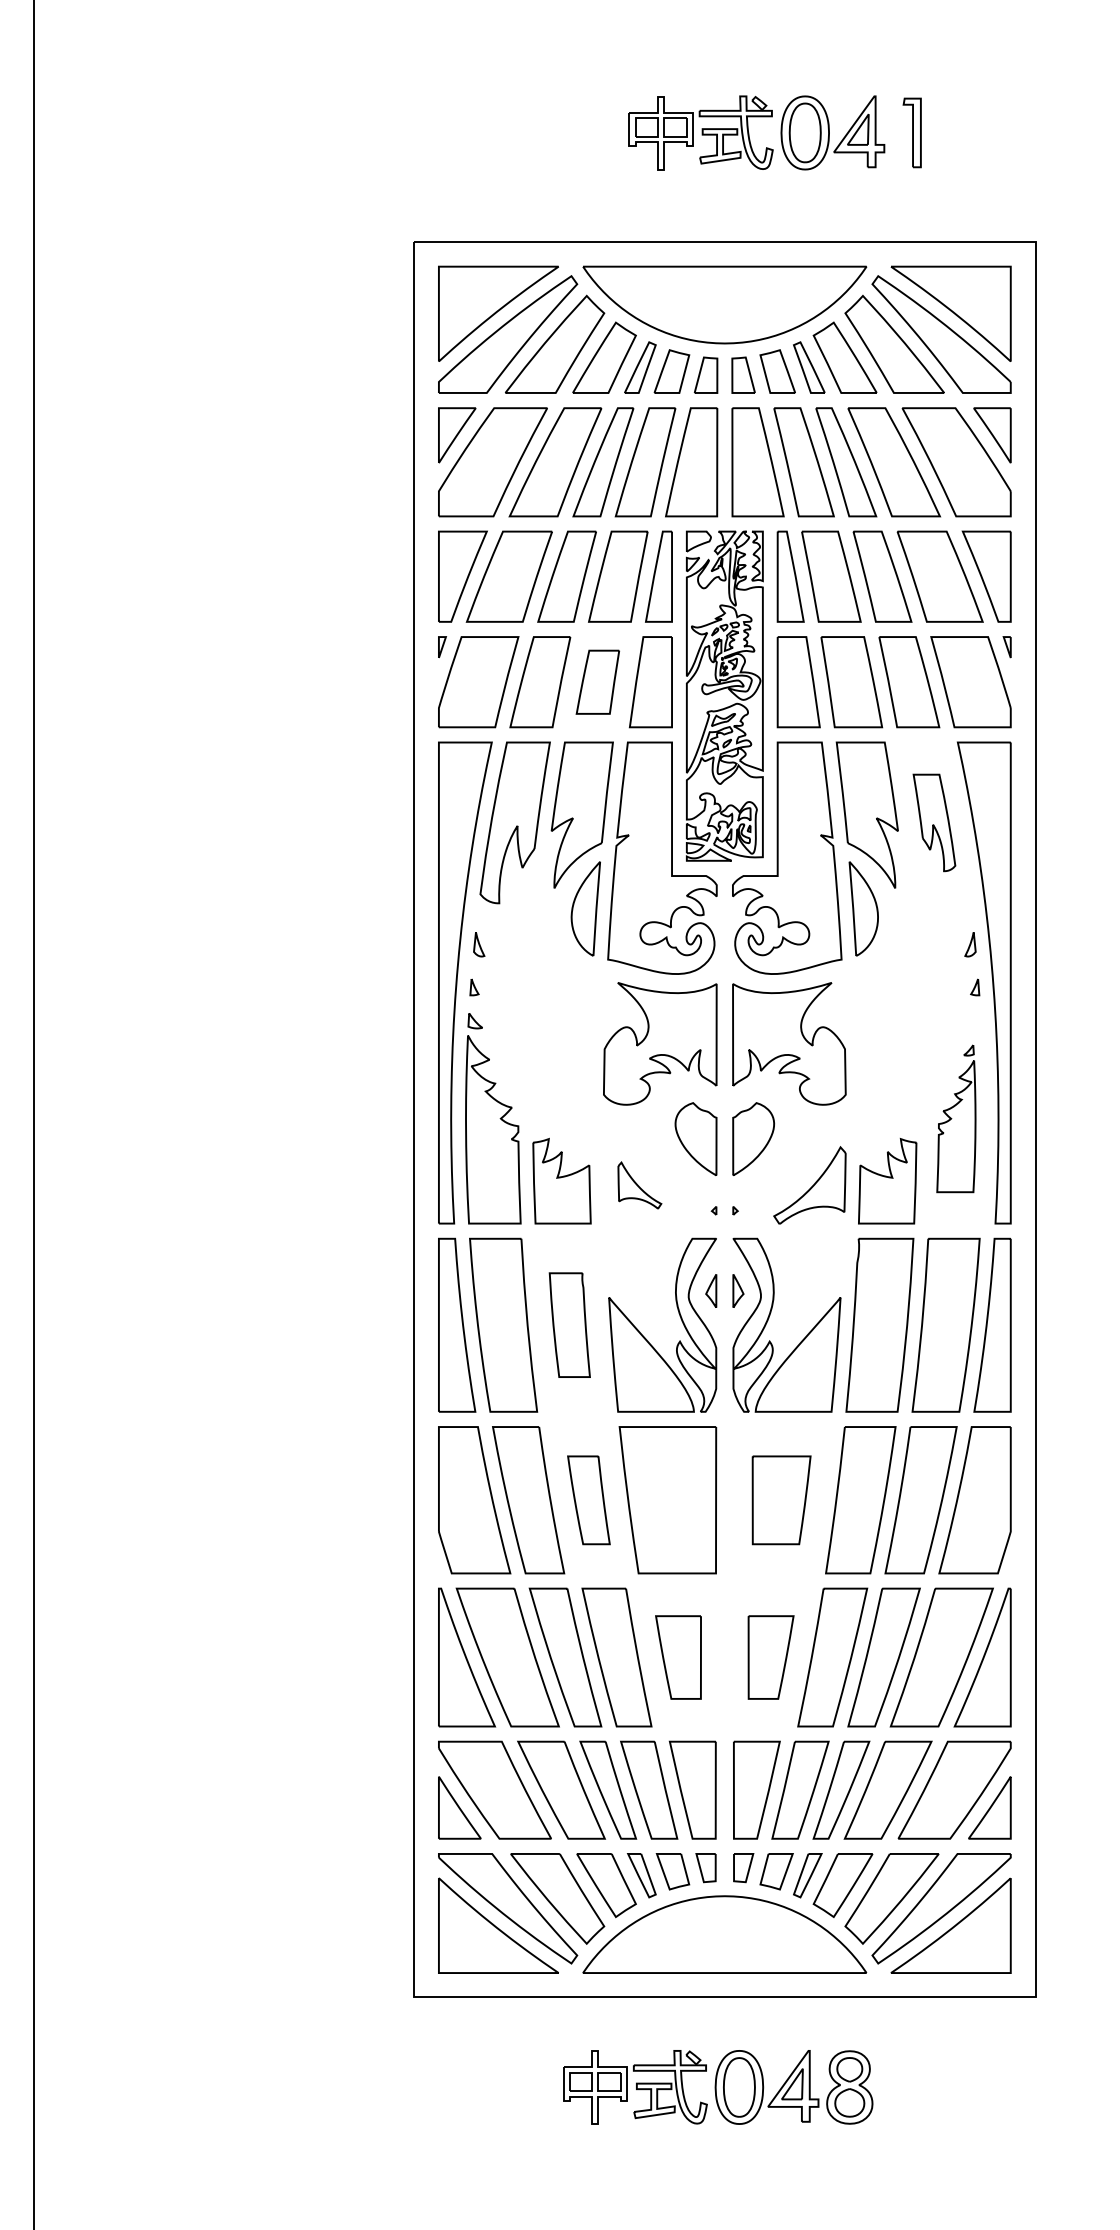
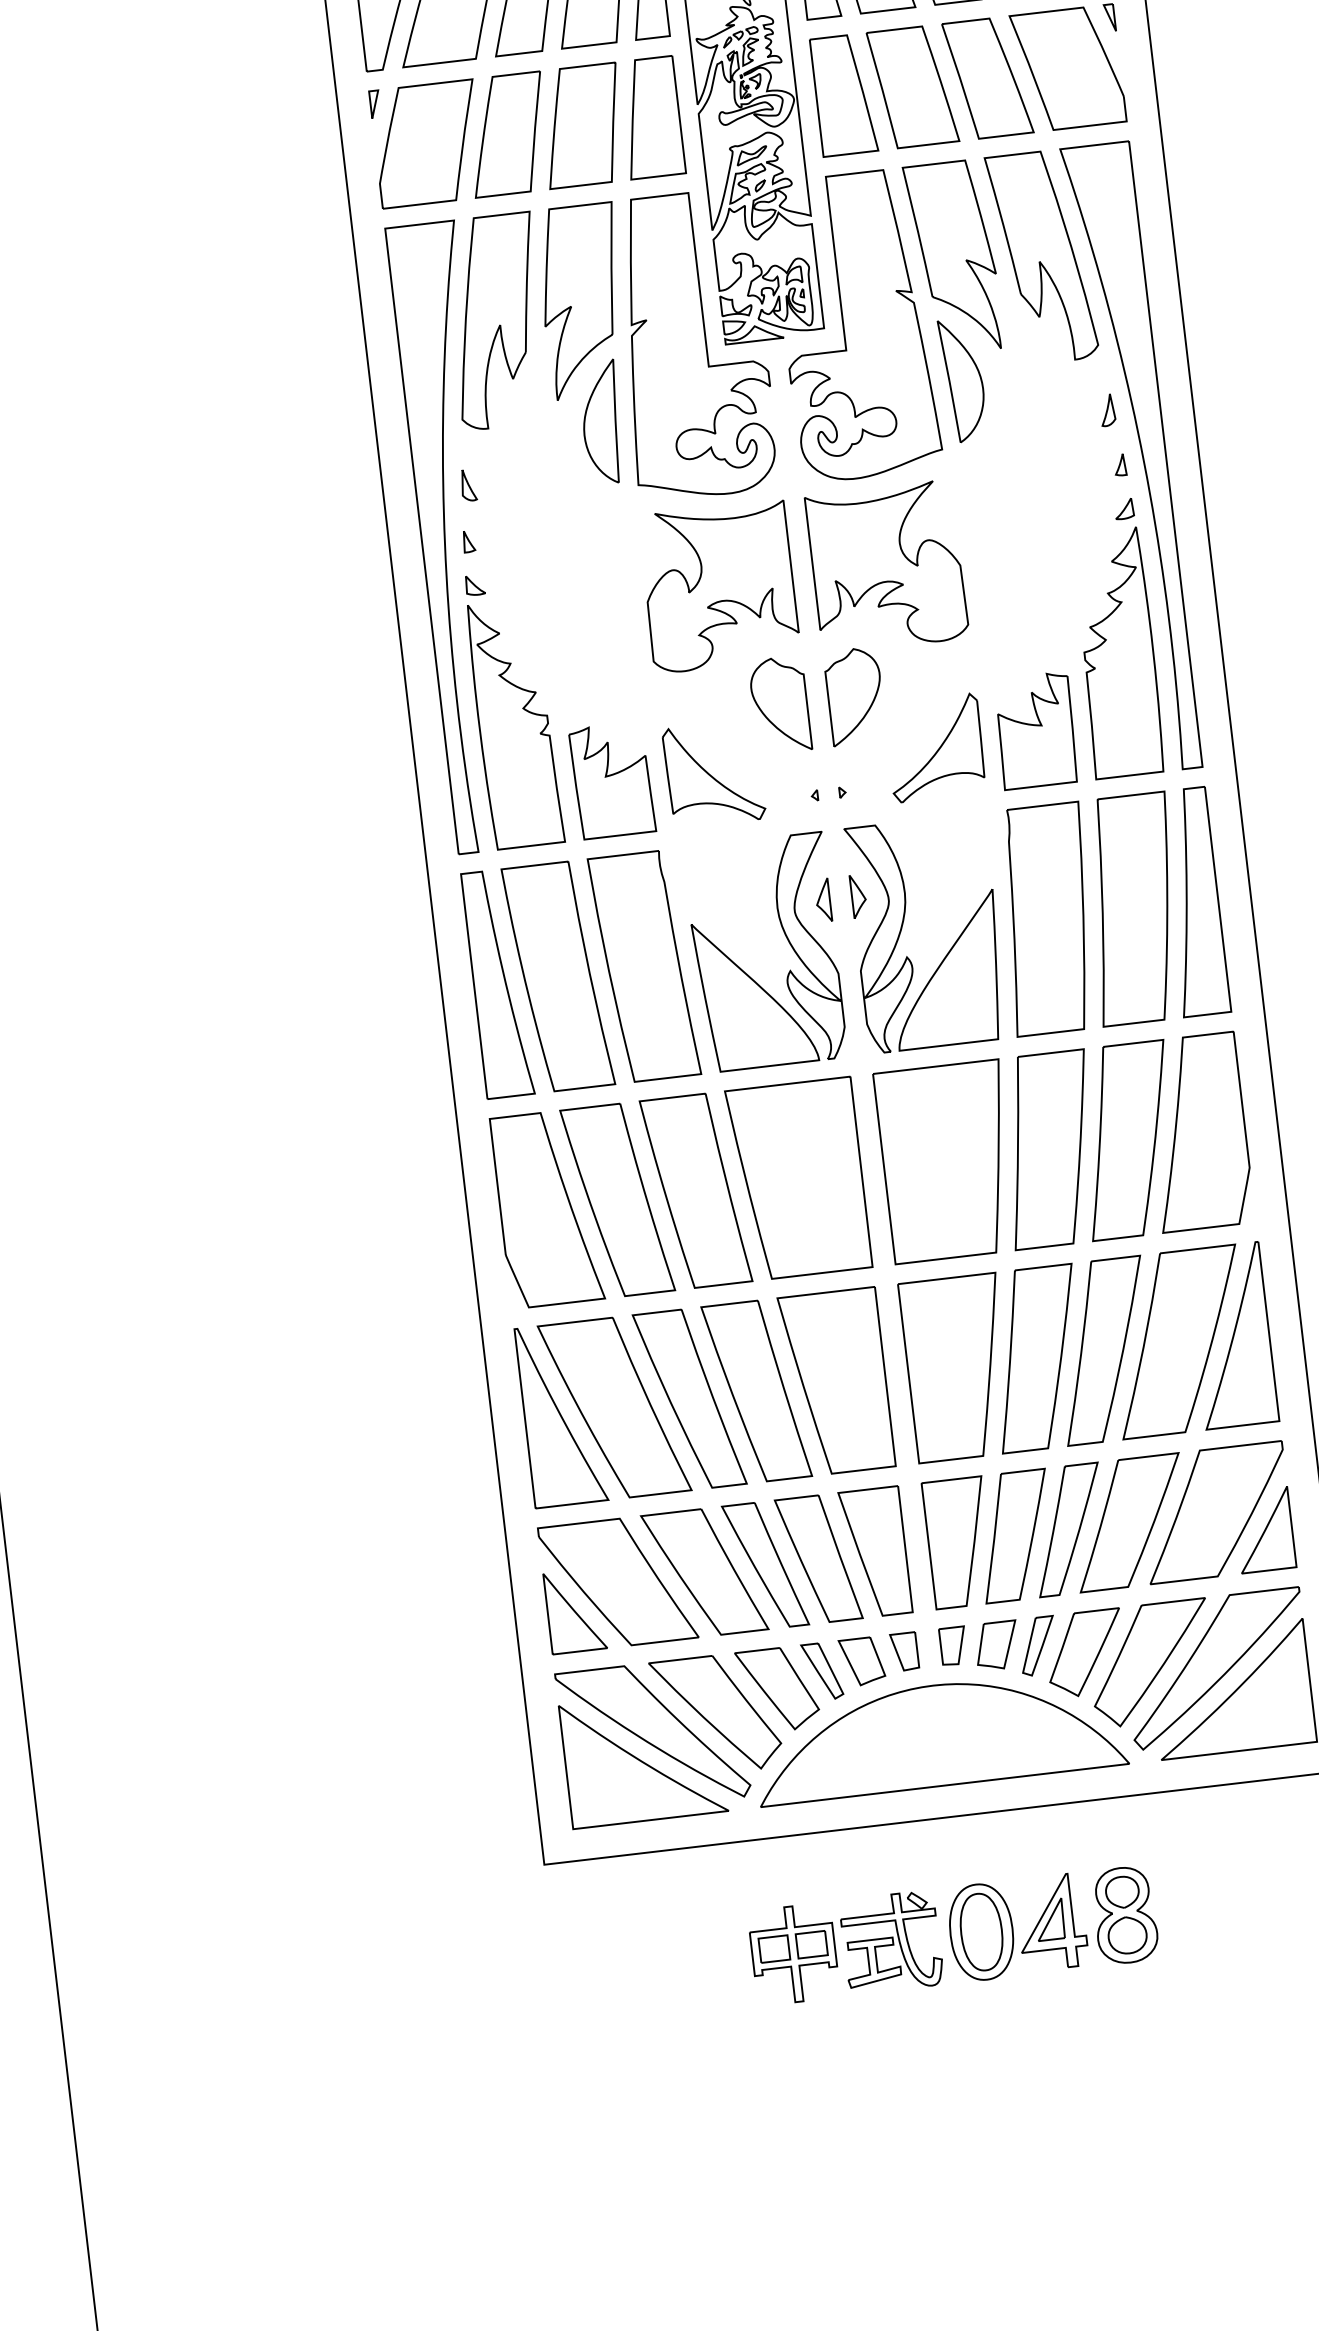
part: (597, 682) -> (582, 126), size x1.43
part: (934, 822) -> (1042, 256), size x1.67
part: (956, 1118) -> (1115, 638), size x1.43
part: (639, 1185) -> (713, 774), size x1.67
part: (569, 1324) -> (644, 965), size x1.67
part: (588, 1500) -> (695, 1191), size x1.67
part: (781, 1500) -> (946, 1162), size x1.67
part: (678, 1657) -> (836, 1382), size x1.67
part: (770, 1657) -> (956, 1368), size x1.67

